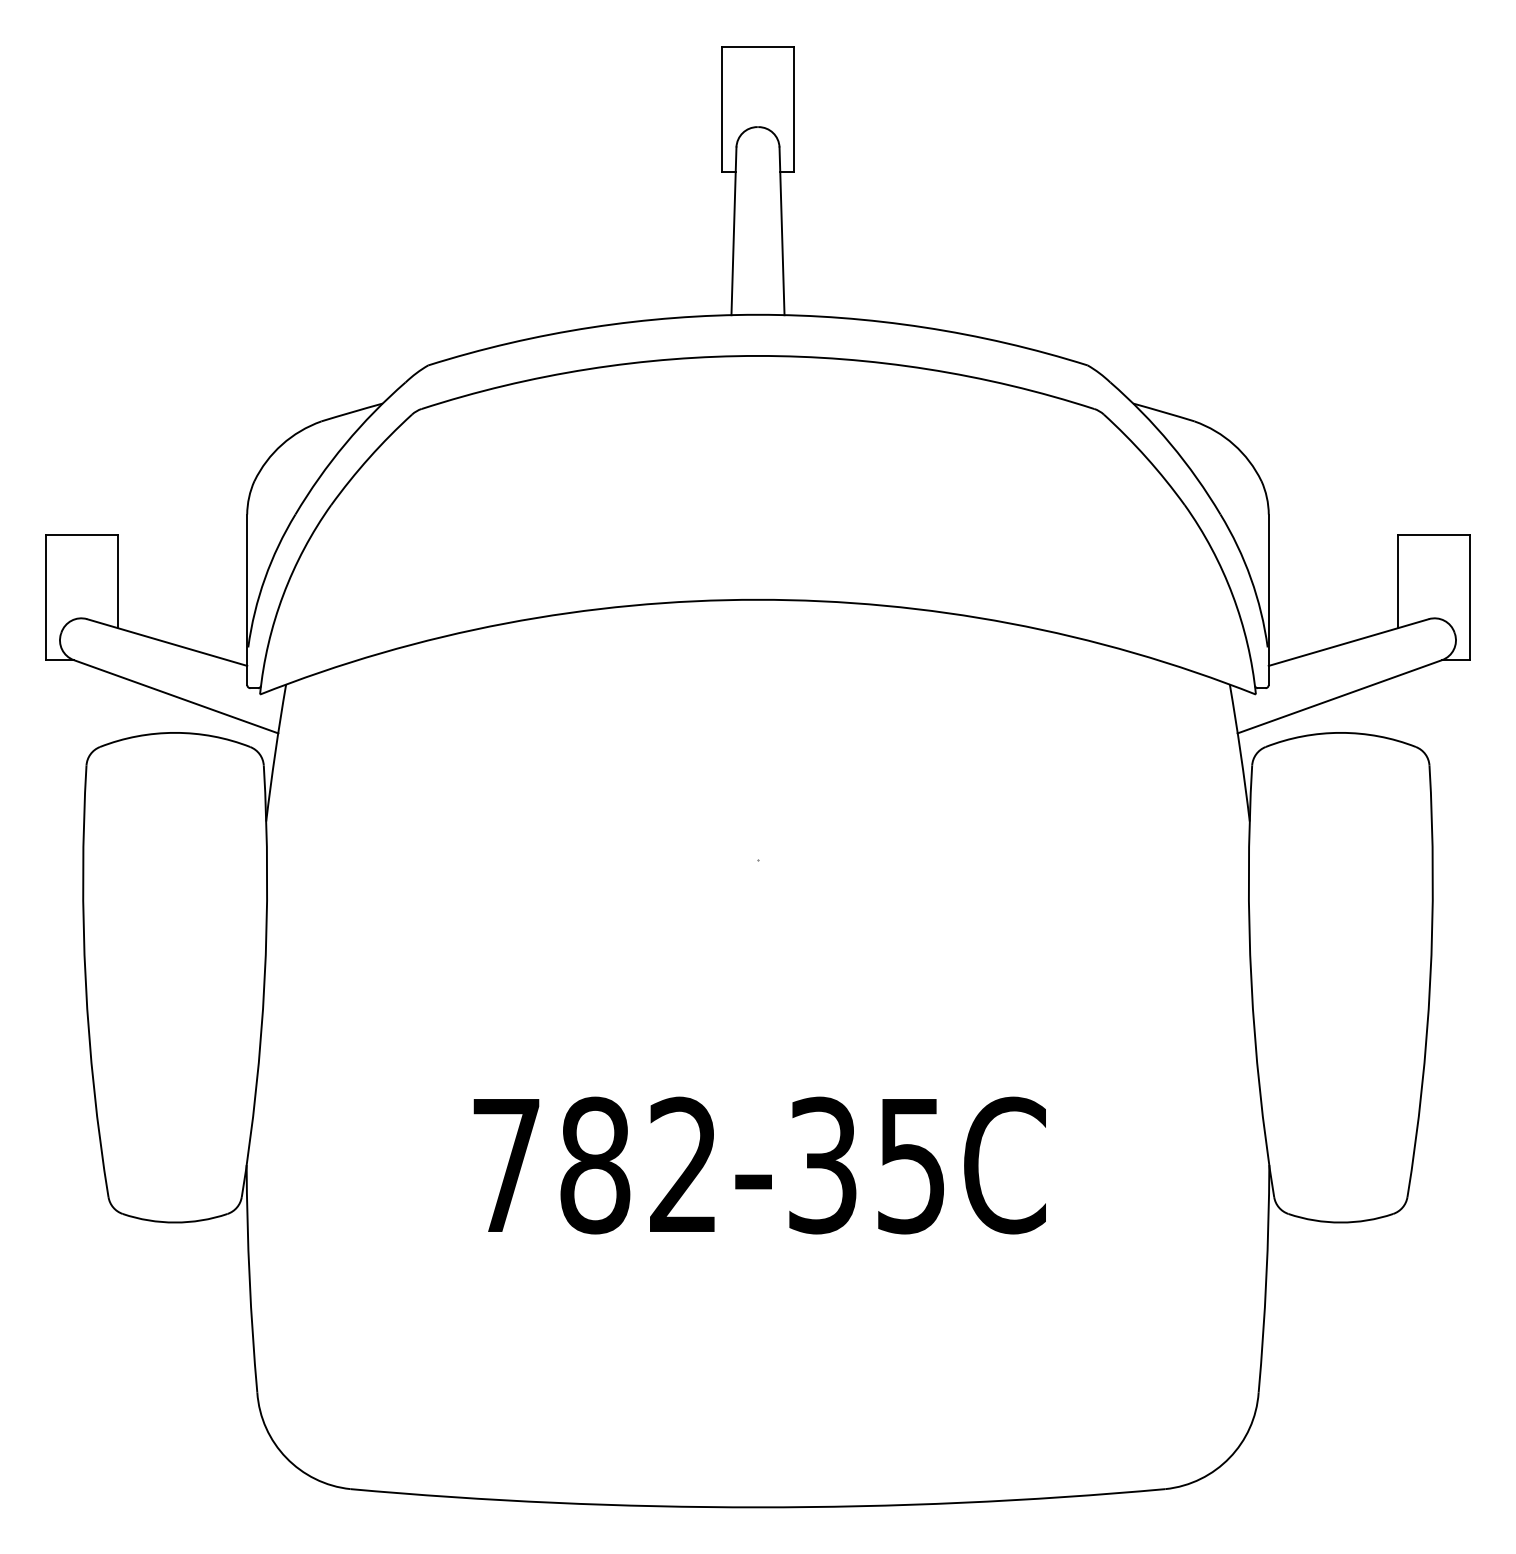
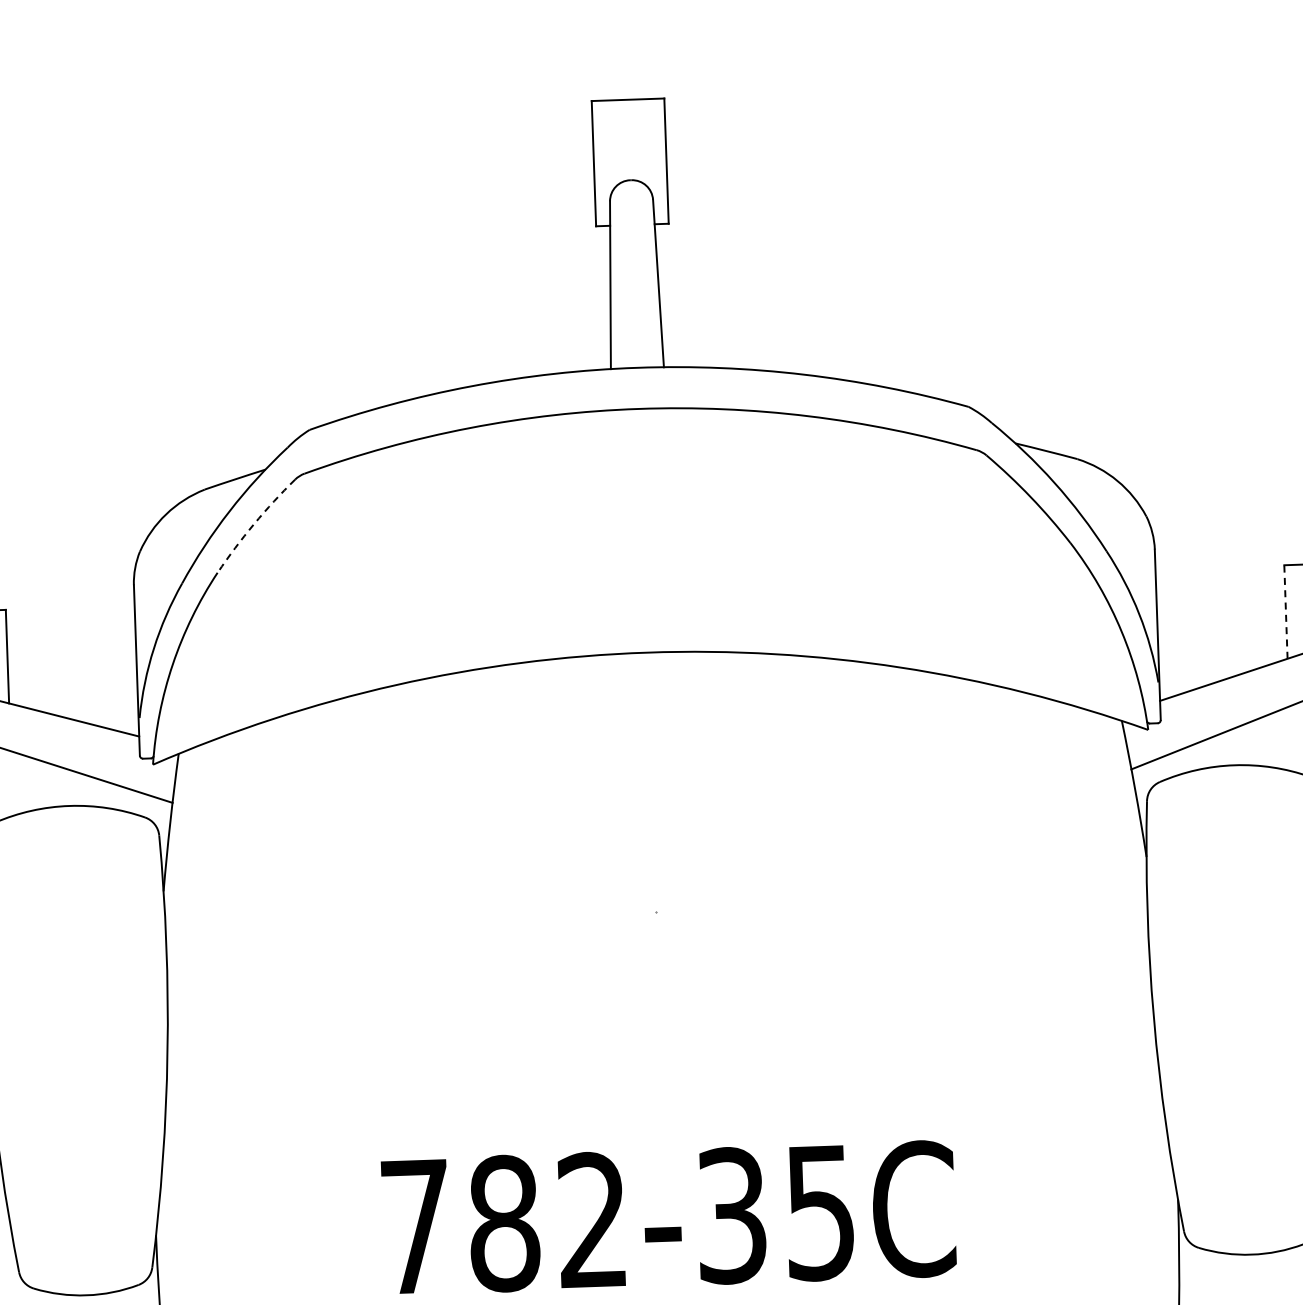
arc: (369, 457) -> (254, 523), solid -> dashed
line: (1397, 581) -> (1285, 612), solid -> dashed

